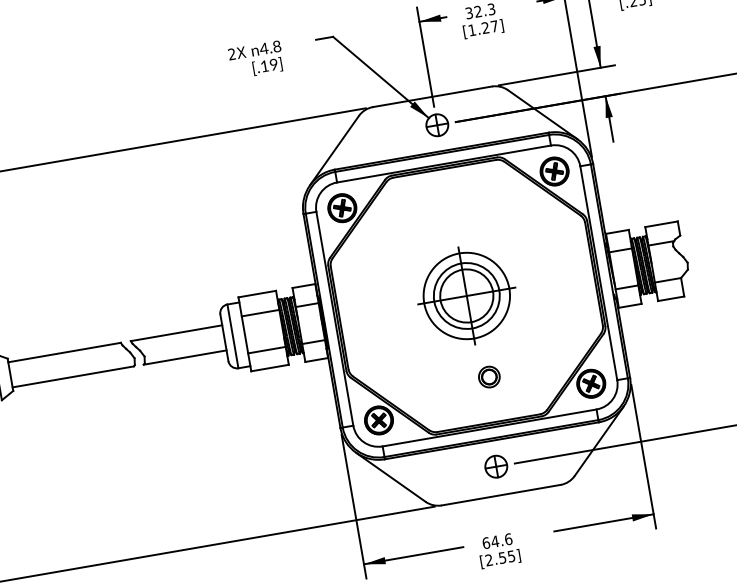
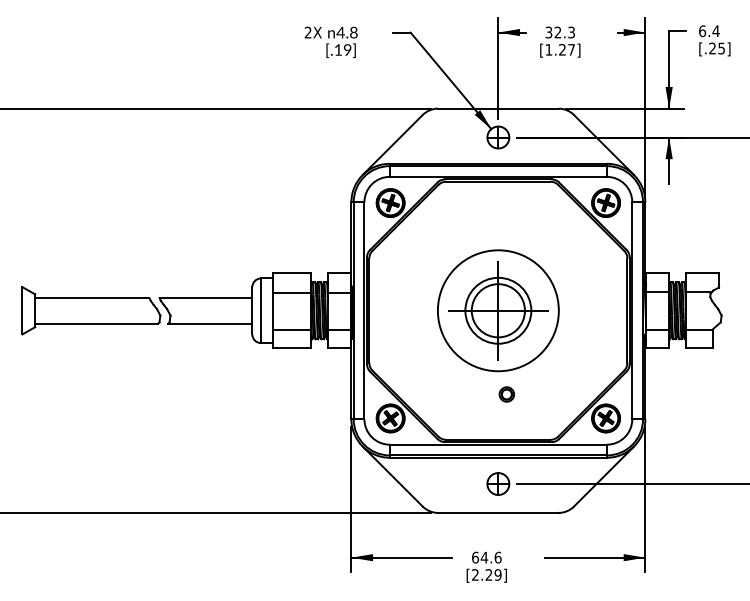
circle: (466, 295) -> (498, 310), size x1.4
part: (489, 377) -> (506, 394), size x0.7
text: (506, 556) -> (493, 574), [2.55] -> [2.29]

